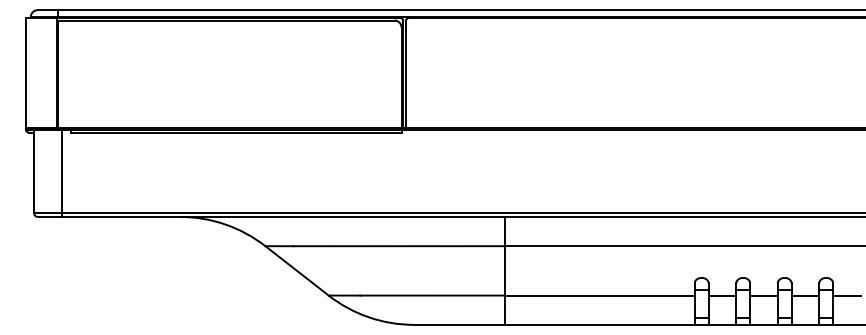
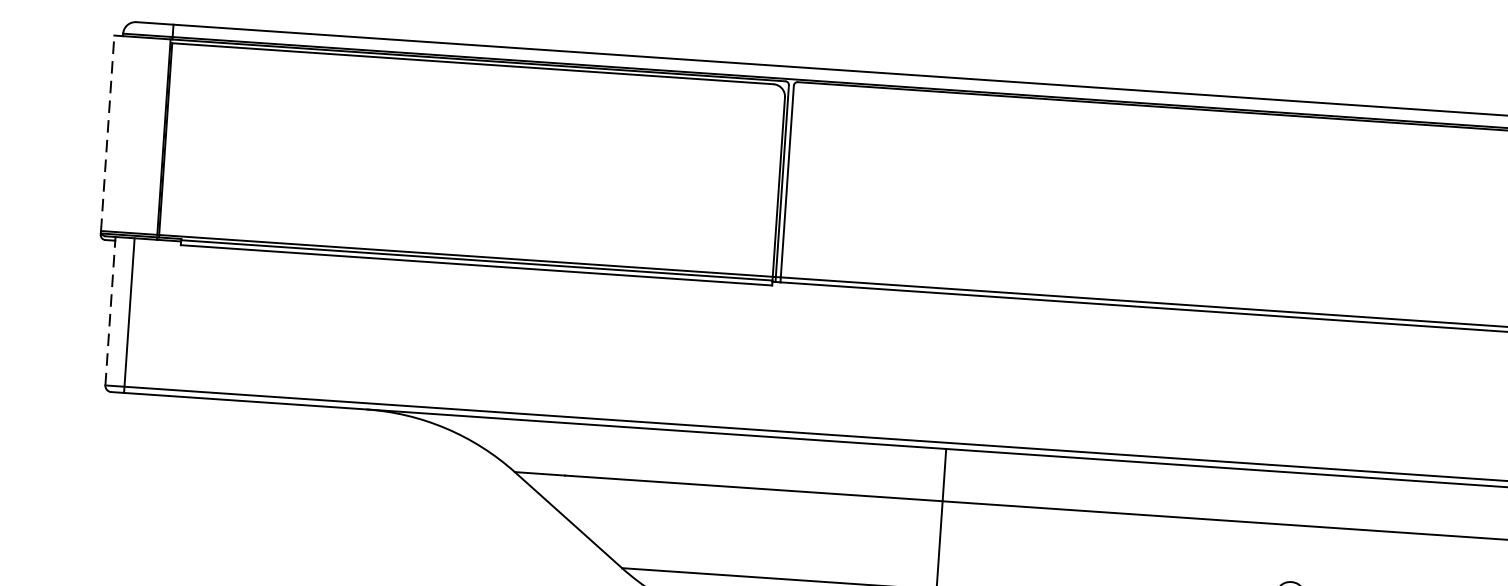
line: (25, 73) -> (106, 133), solid -> dashed
line: (34, 171) -> (110, 310), solid -> dashed
line: (61, 173) -> (128, 315), moved

